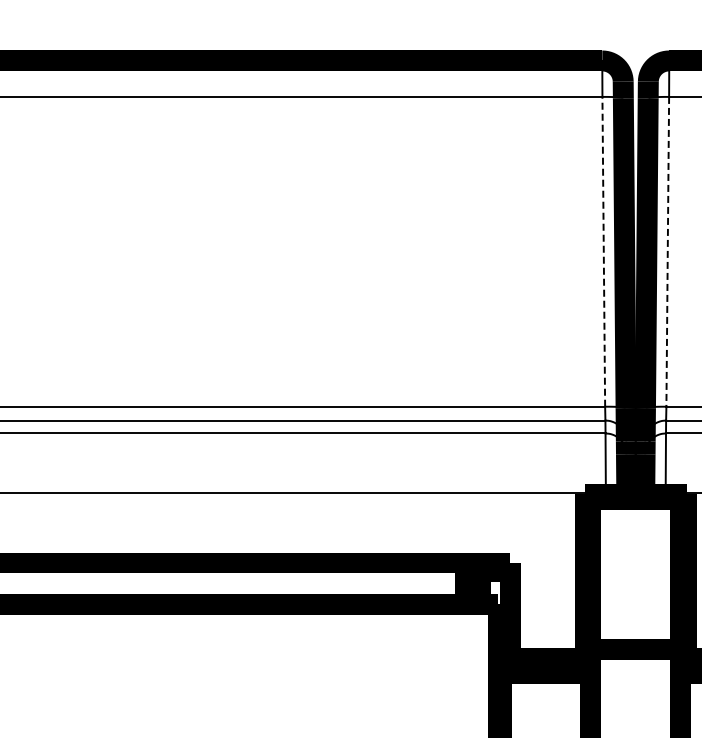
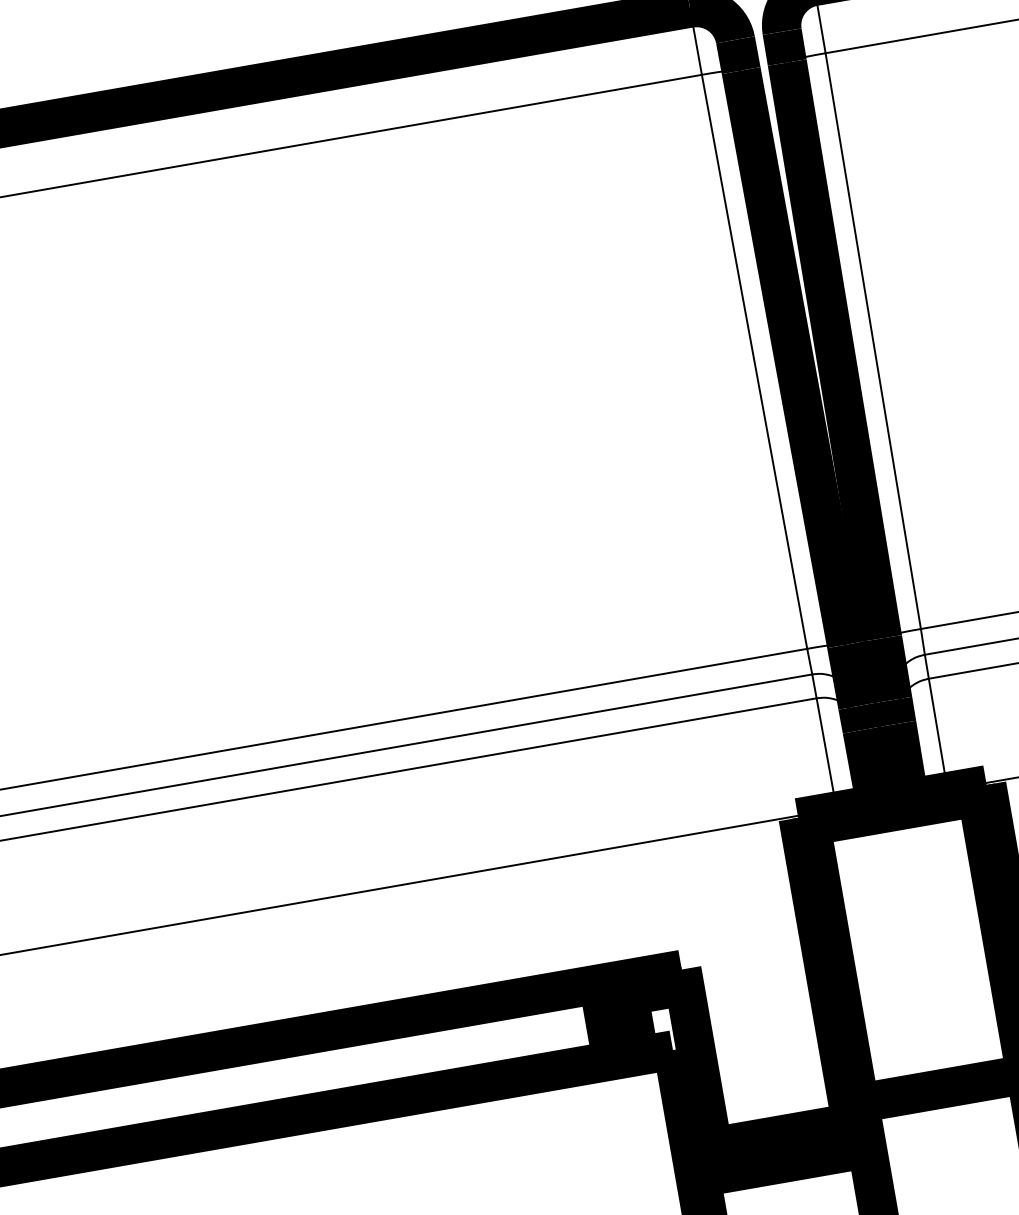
line: (603, 251) -> (753, 361), dashed -> solid
line: (667, 251) -> (872, 340), dashed -> solid

